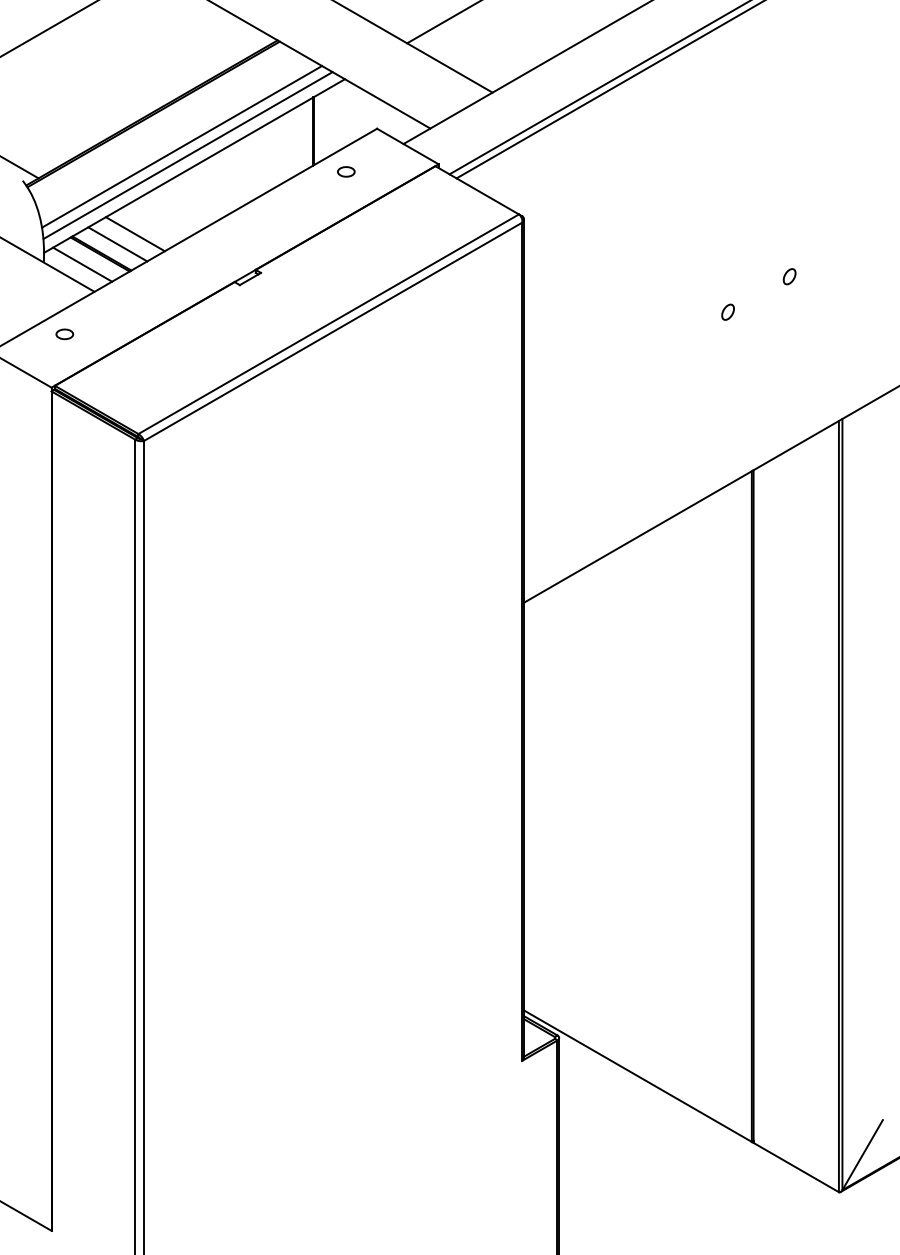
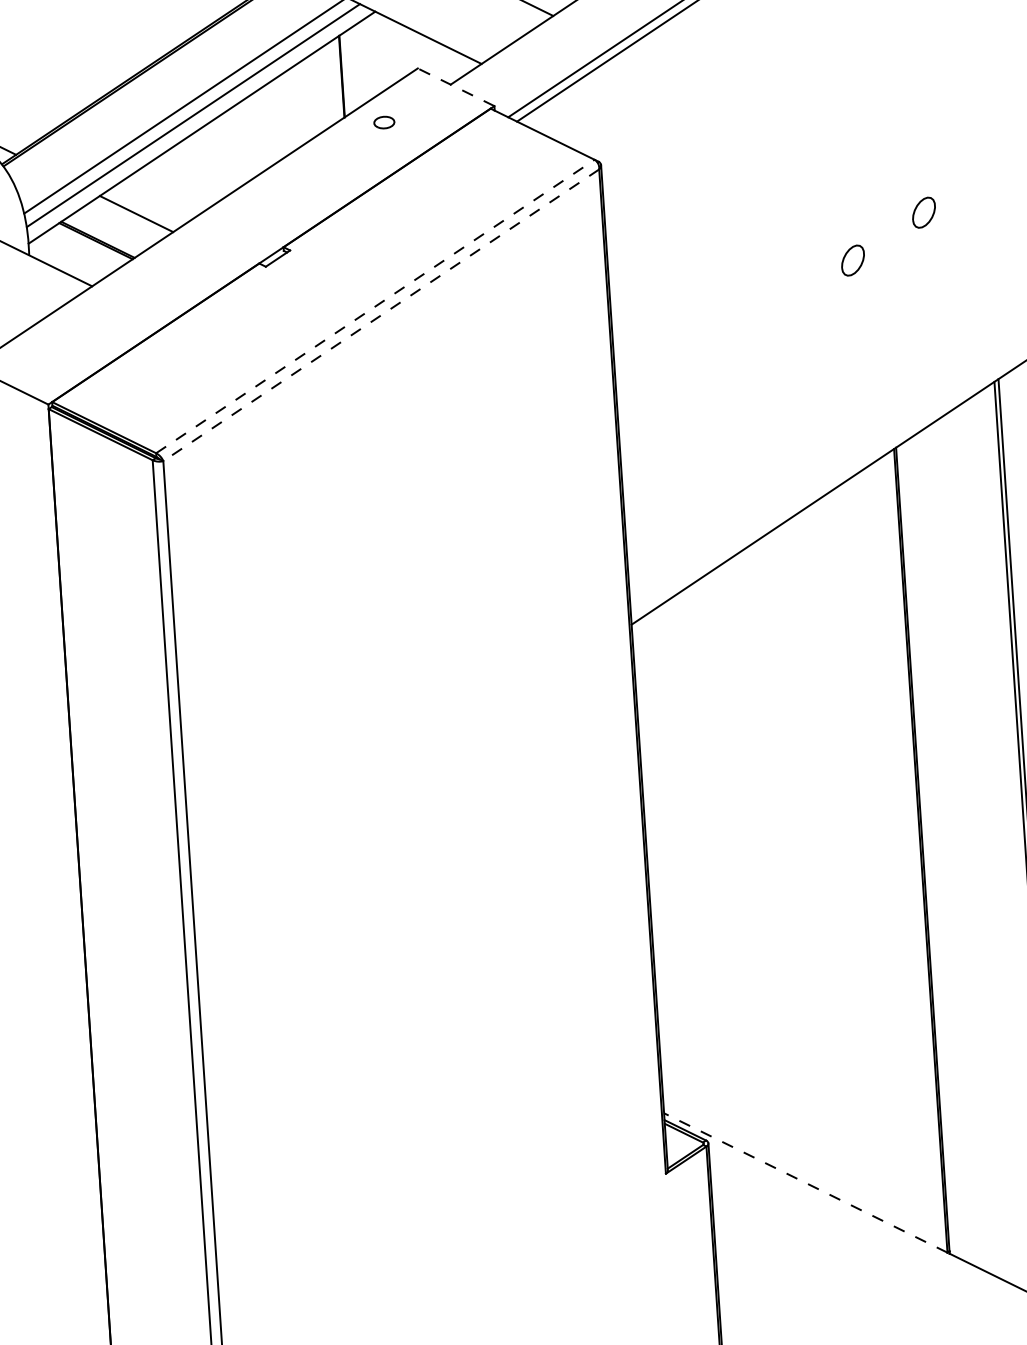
line: (407, 146) -> (455, 87), solid -> dashed
line: (117, 244) -> (115, 227), removed
line: (82, 264) -> (75, 254), removed
part: (789, 276) -> (923, 212), size x1.6
part: (727, 311) -> (852, 259), size x1.6
line: (328, 324) -> (375, 306), solid -> dashed
line: (332, 332) -> (380, 316), solid -> dashed
part: (64, 334) -> (59, 339), removed
line: (637, 1075) -> (805, 1182), solid -> dashed

